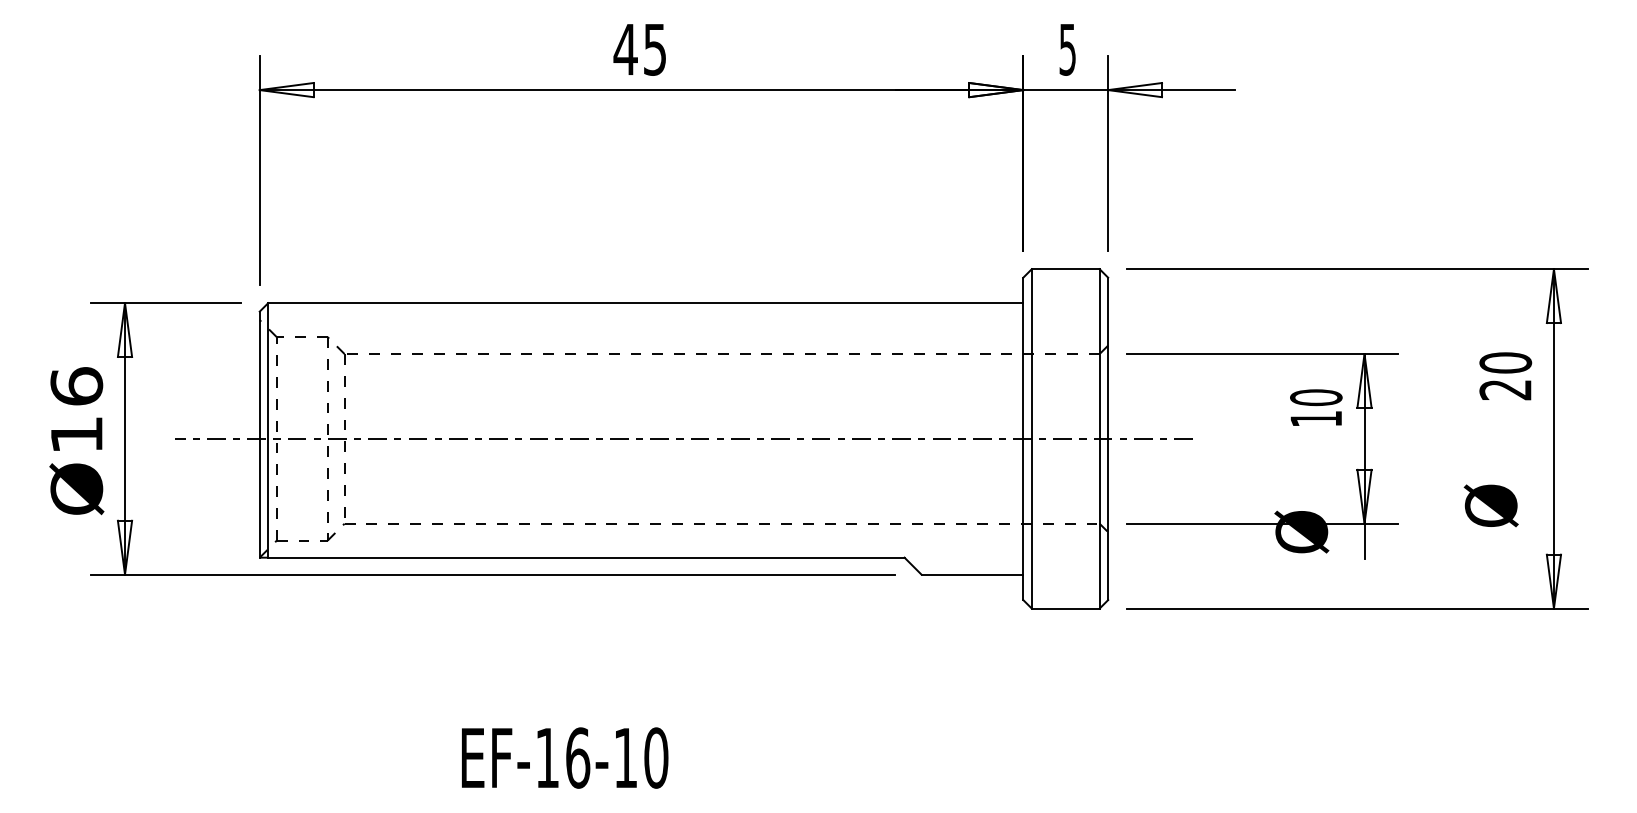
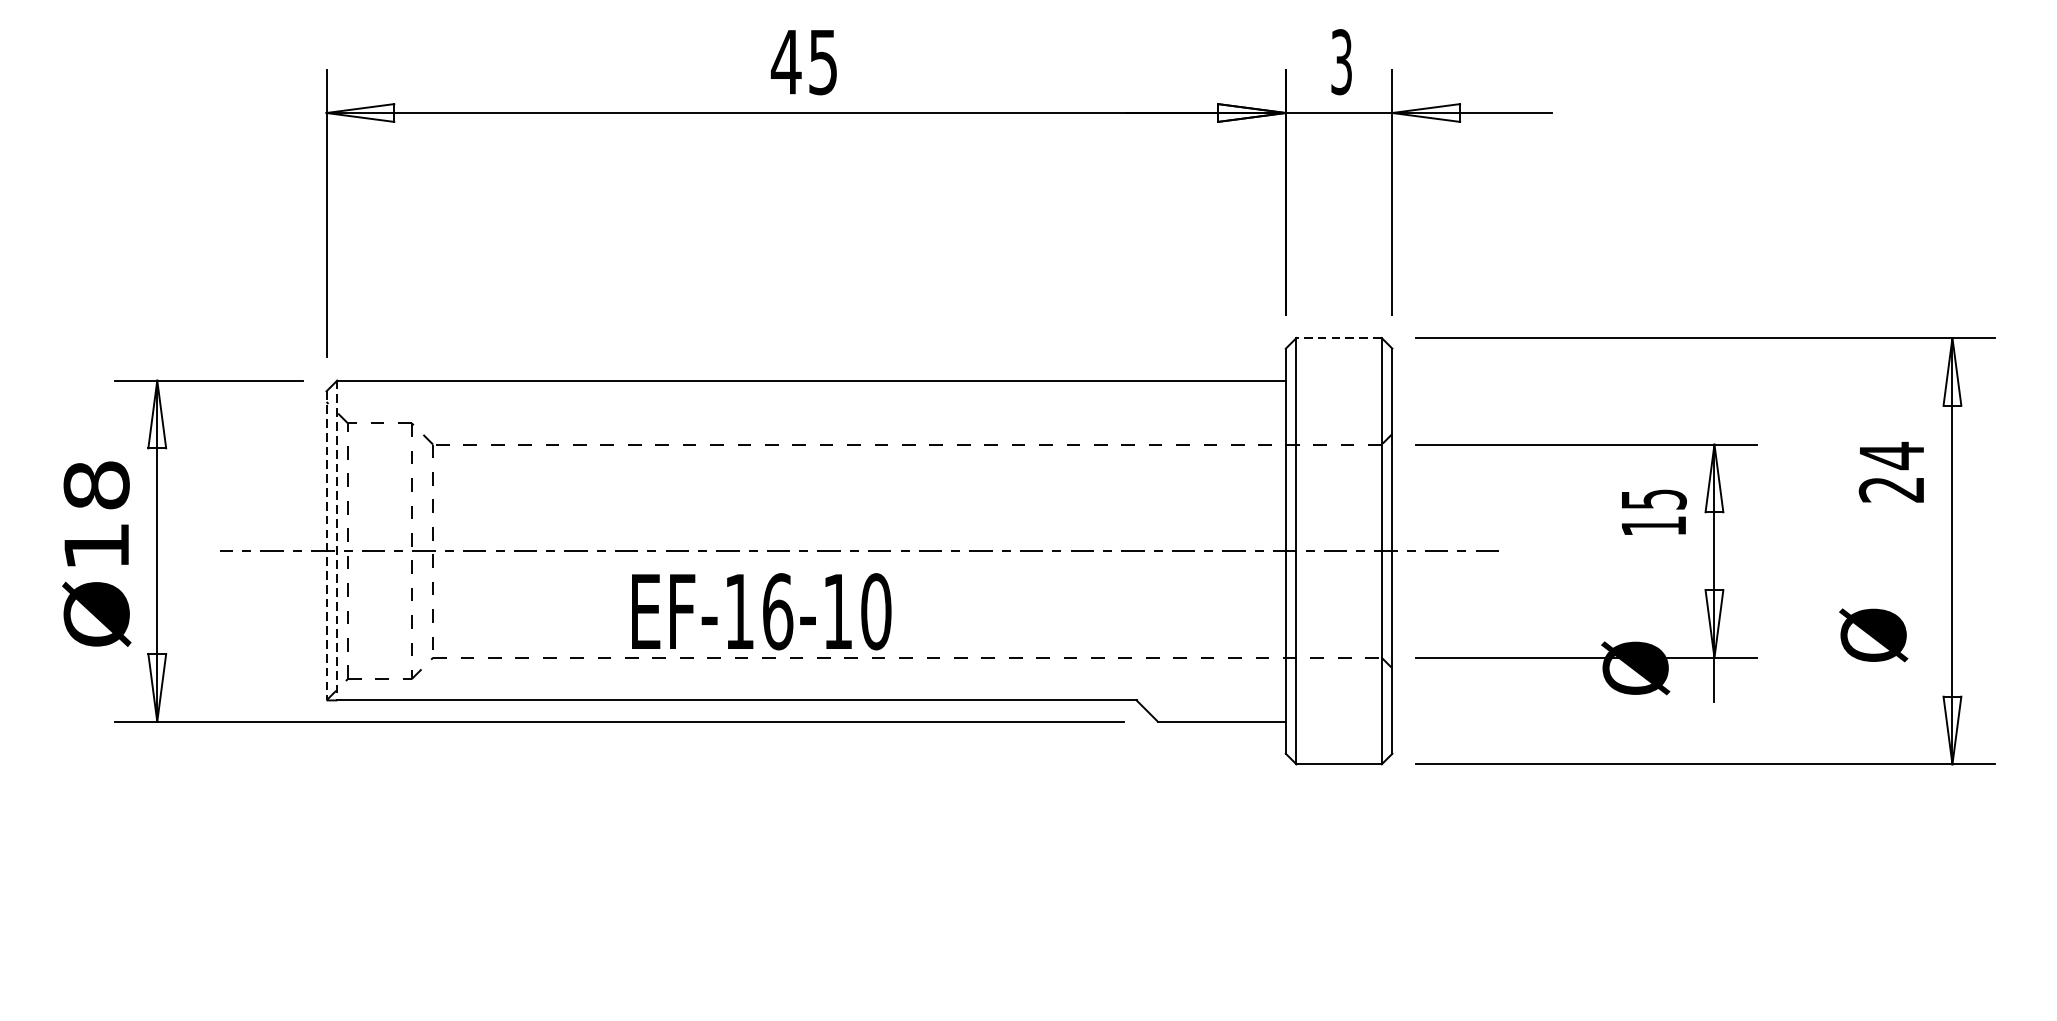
text: (1067, 49) -> (1341, 62), 5 -> 3
line: (1065, 269) -> (1338, 338), solid -> dashed
text: (1505, 362) -> (1891, 455), 20 -> 24
text: (76, 386) -> (96, 485), Ø16 -> Ø18
text: (1316, 397) -> (1654, 499), 10 -> 15
line: (268, 430) -> (337, 540), solid -> dashed
line: (259, 435) -> (326, 546), solid -> dashed
text: (565, 757) -> (762, 611), moved

